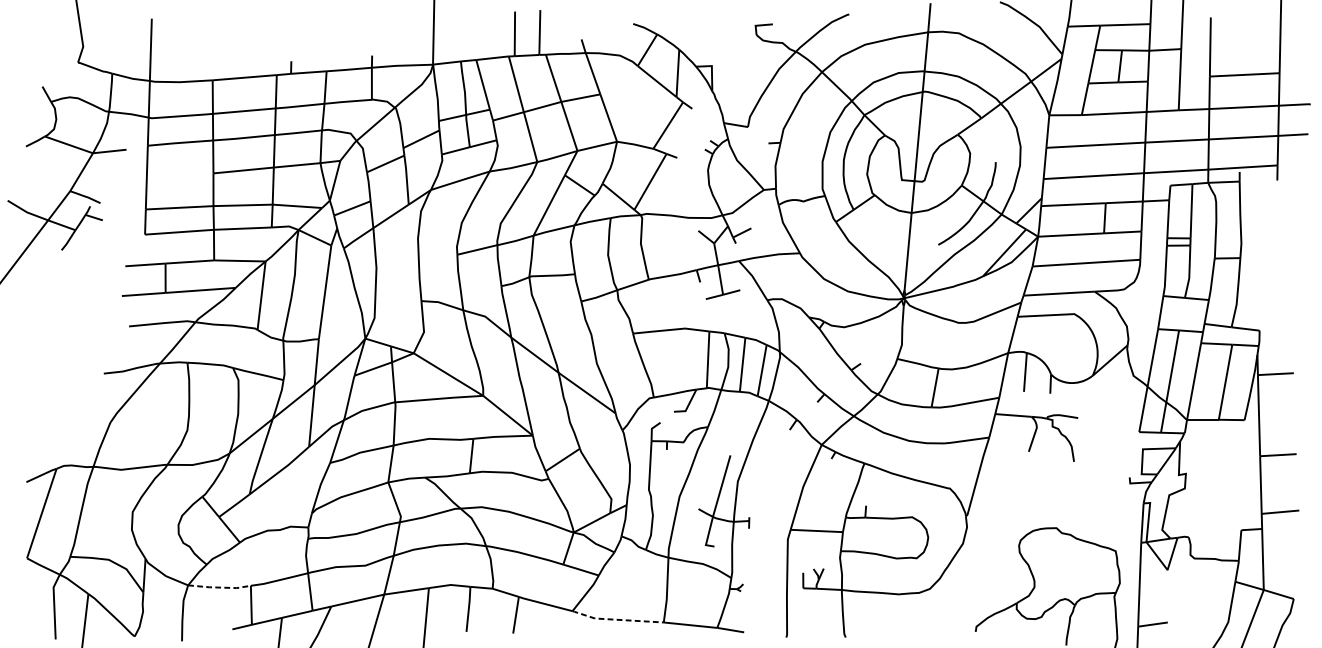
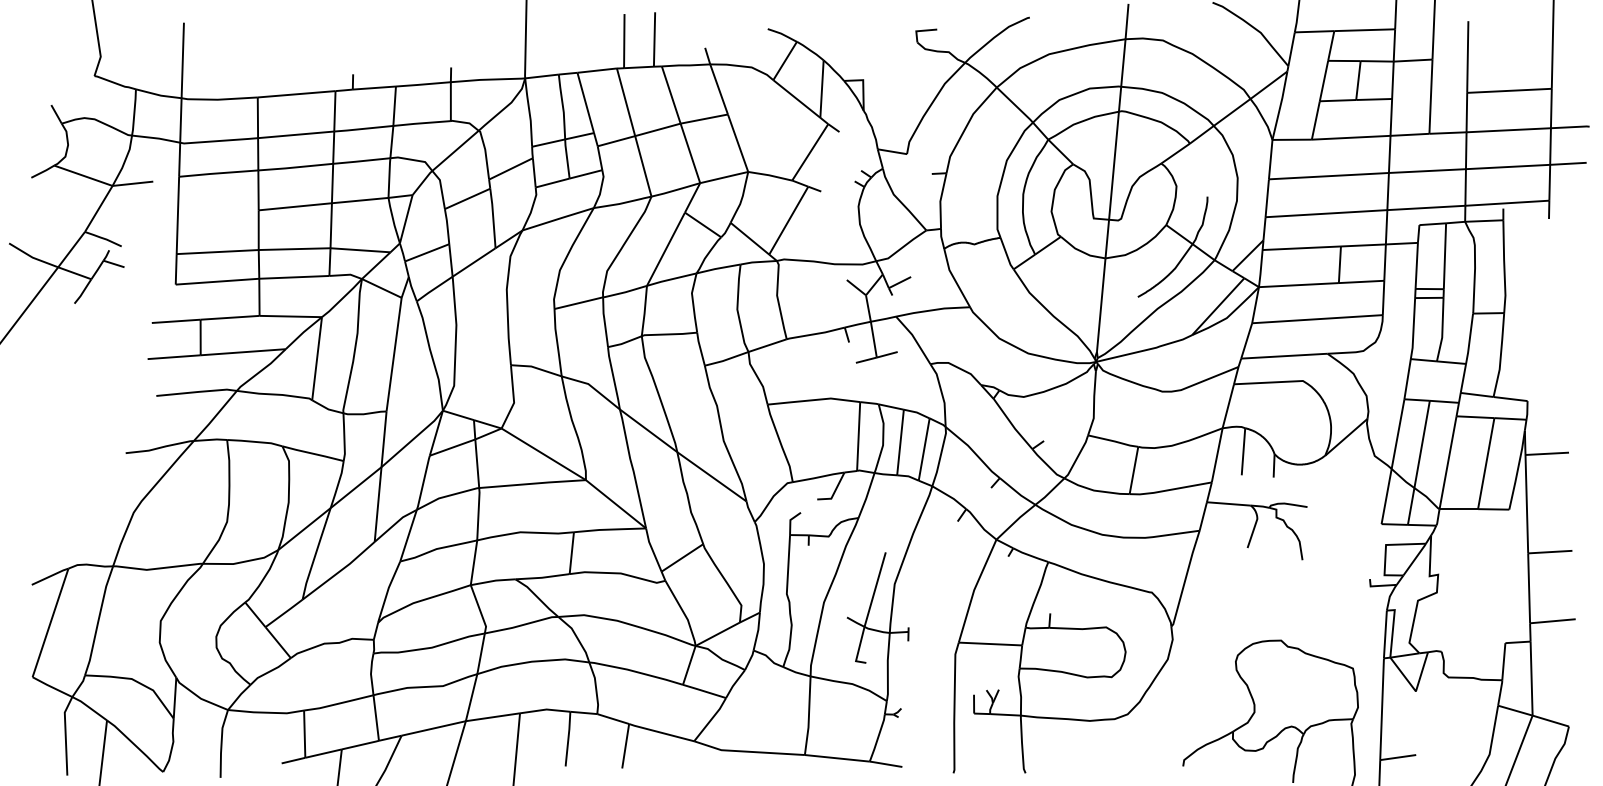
line: (219, 587) -> (266, 712), dashed -> solid
line: (616, 619) -> (747, 751), dashed -> solid

